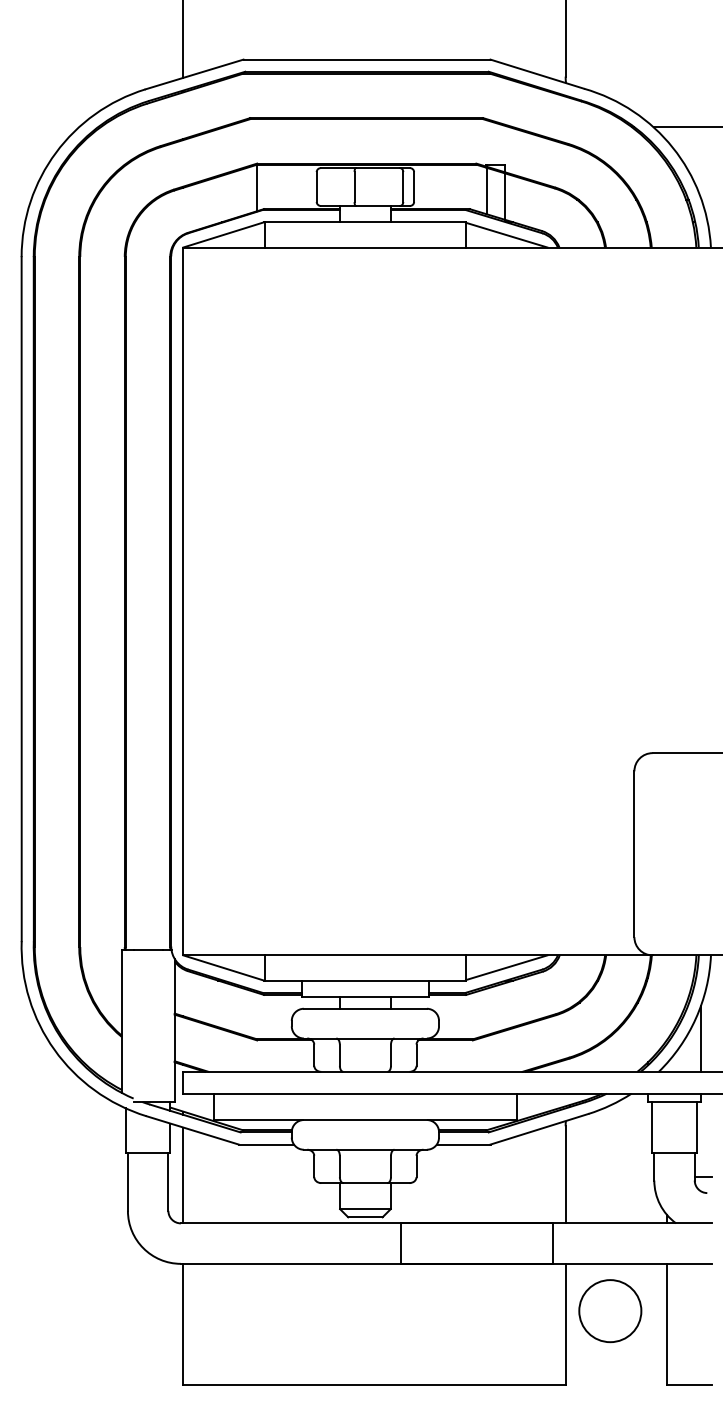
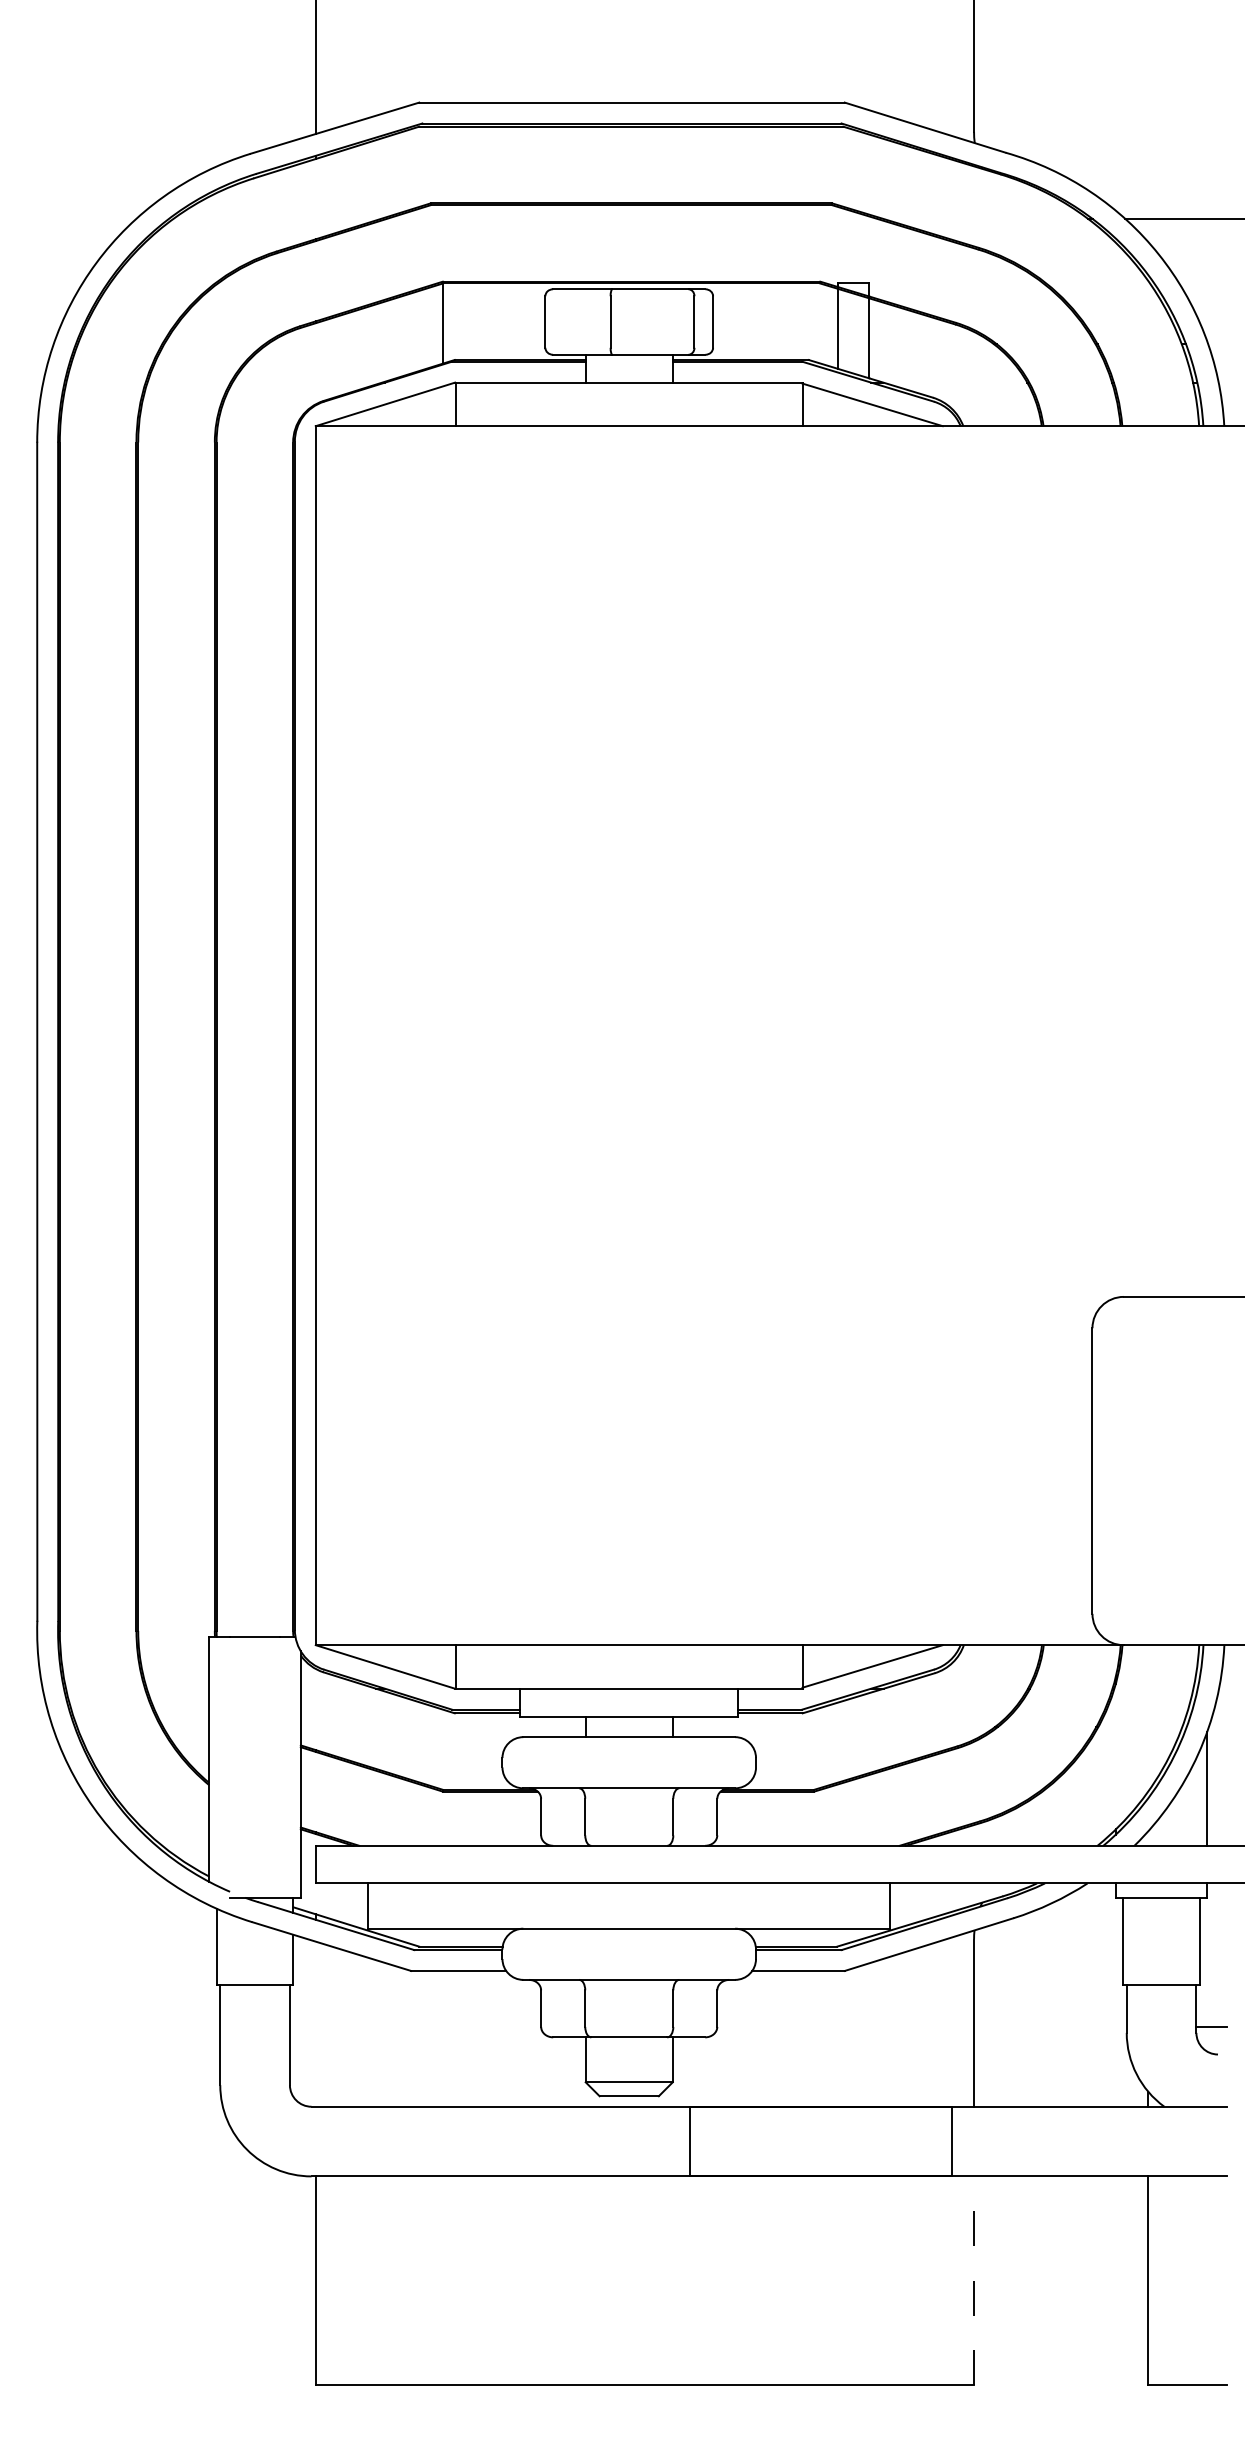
line: (183, 1175) -> (315, 2024), removed
circle: (610, 1311) -> (1051, 2258), removed
line: (565, 1324) -> (973, 2280), solid -> dashed

